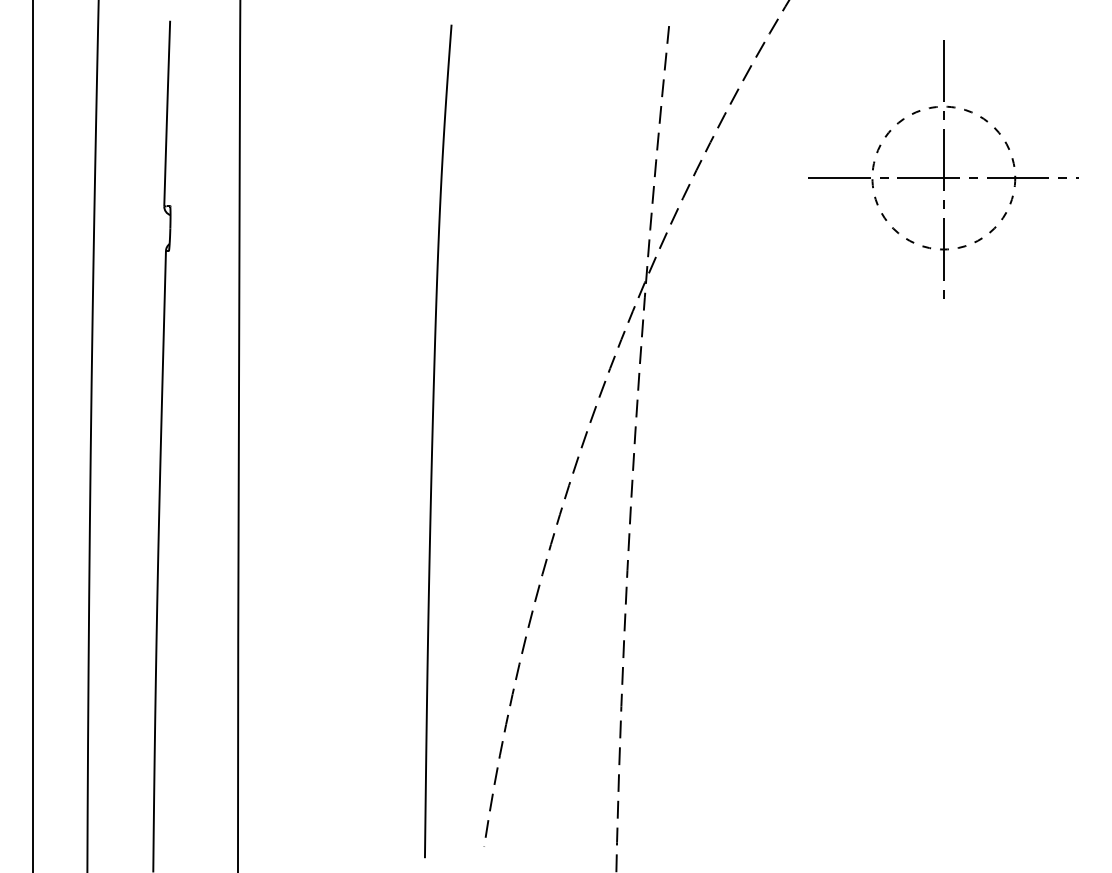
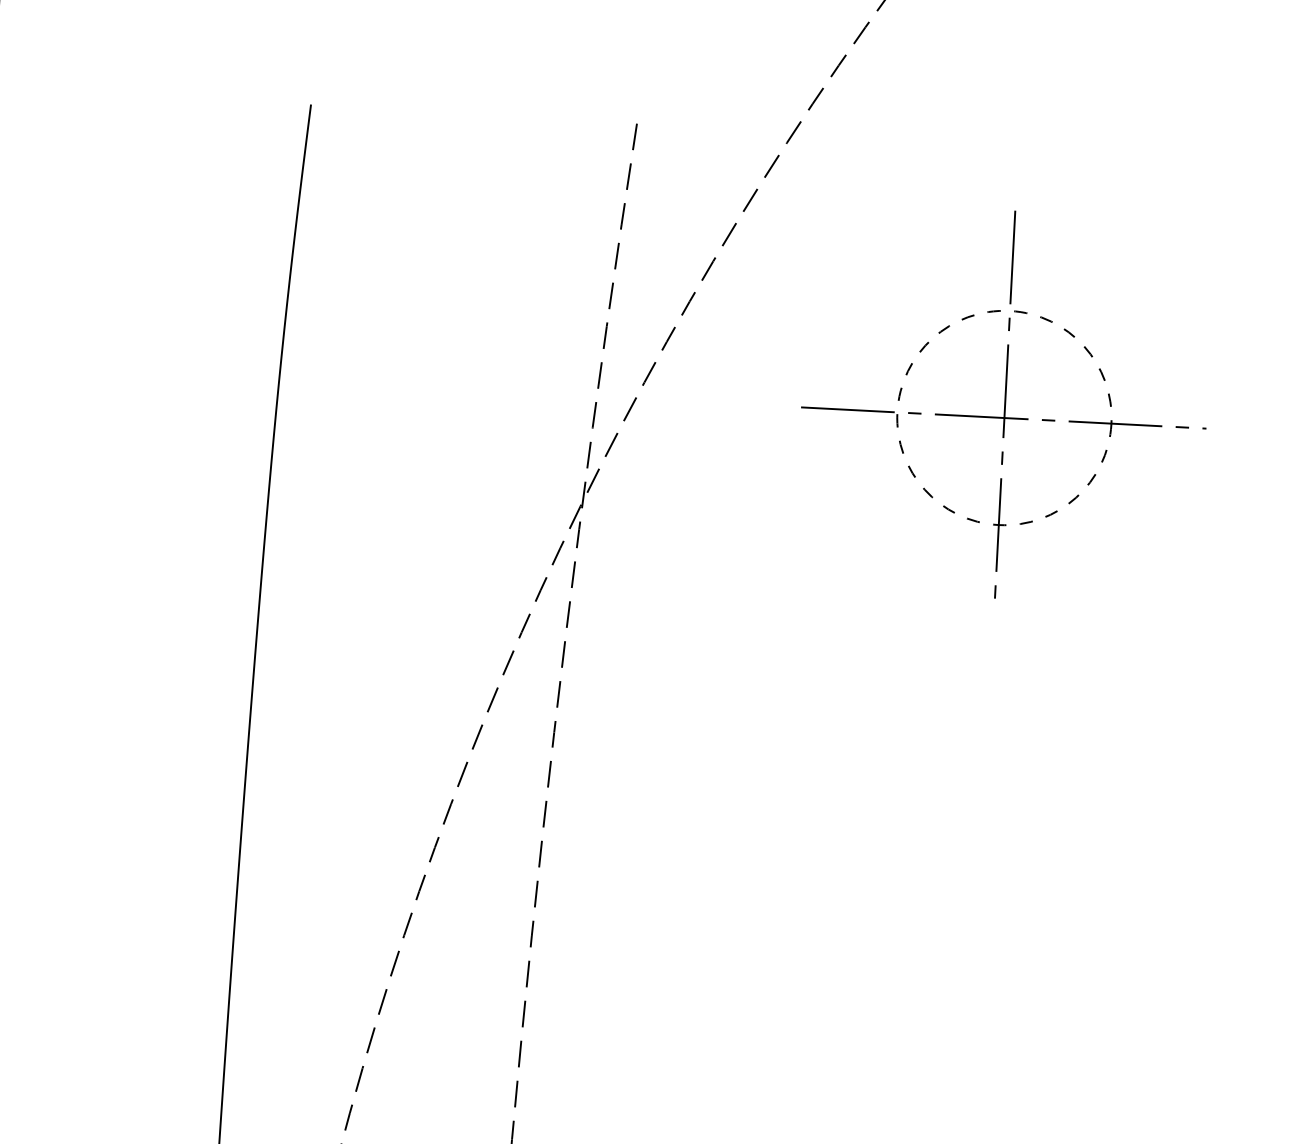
part: (943, 169) -> (1004, 405), moved

